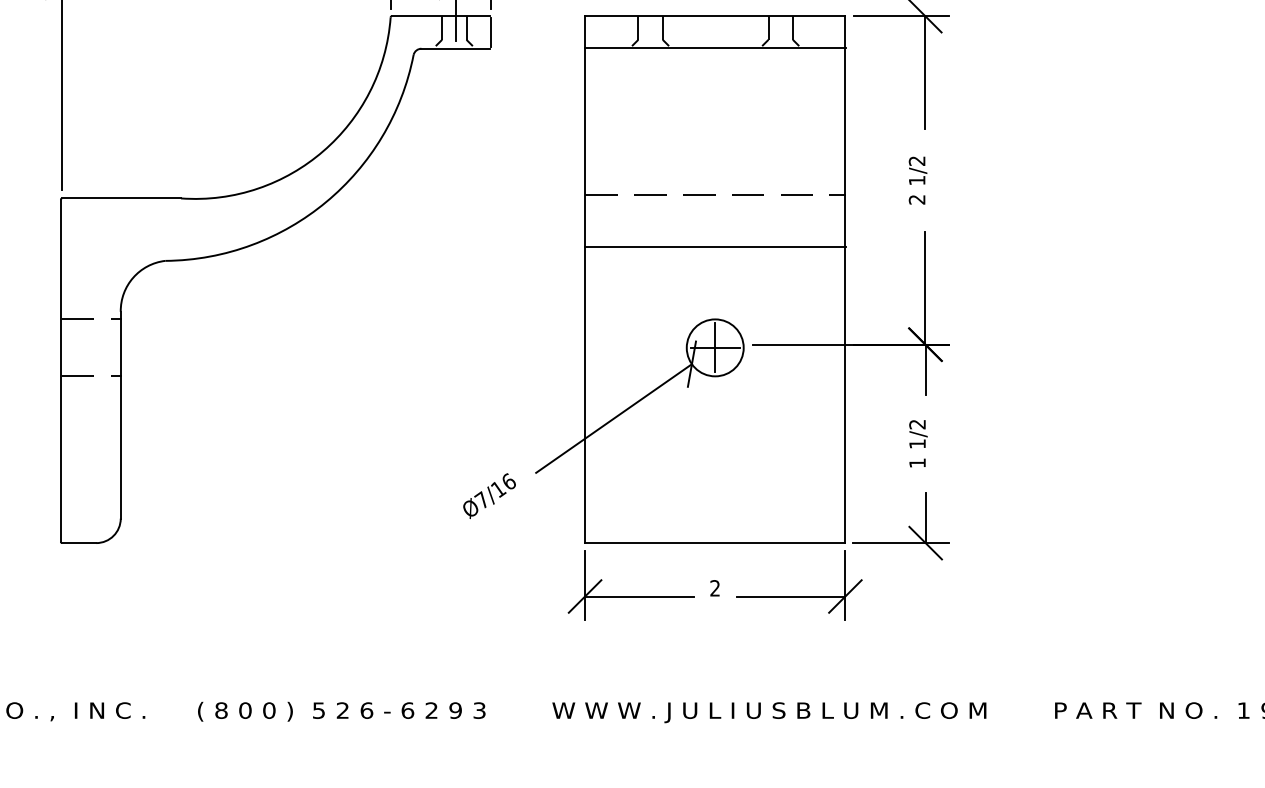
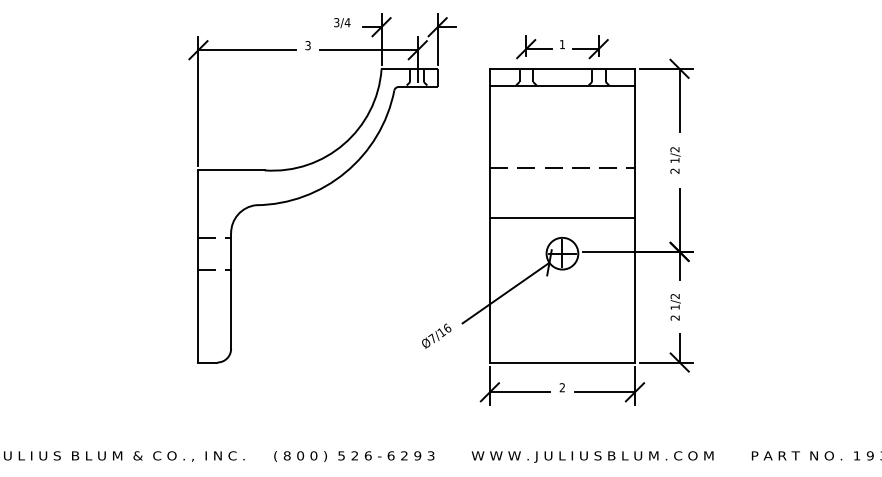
line: (715, 247) -> (562, 217), moved
text: (916, 462) -> (674, 317), 1 -> 2

